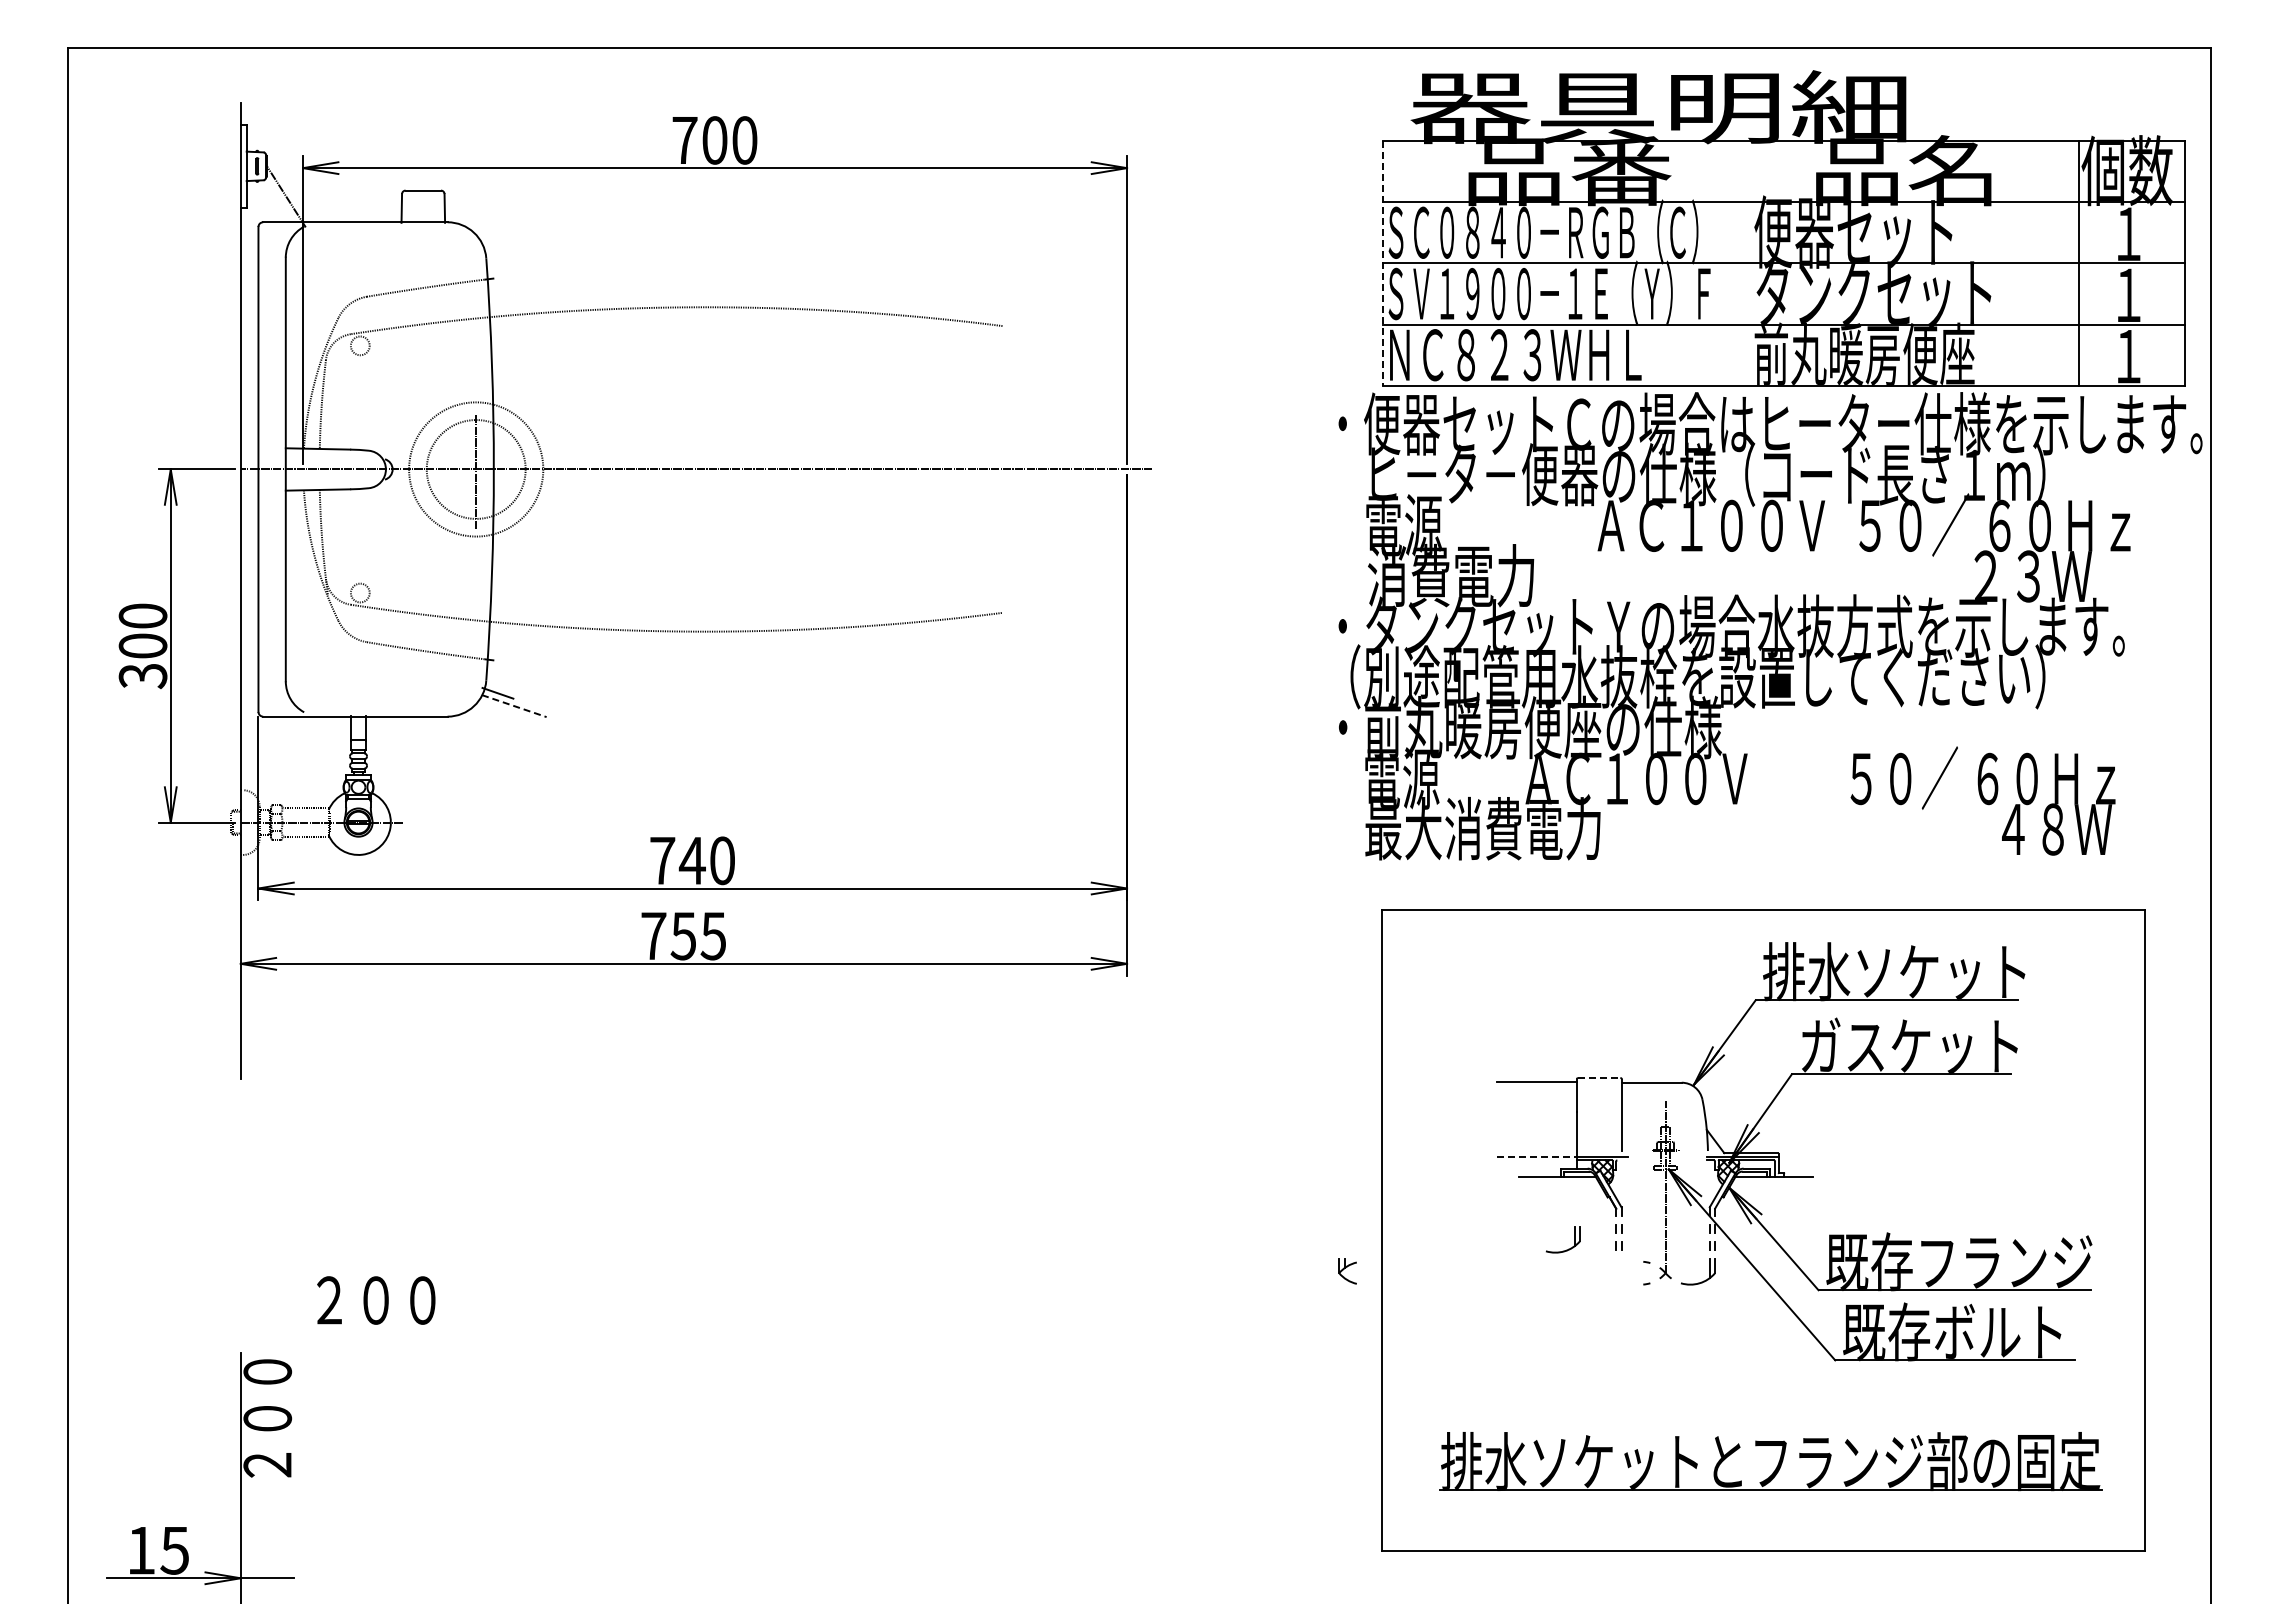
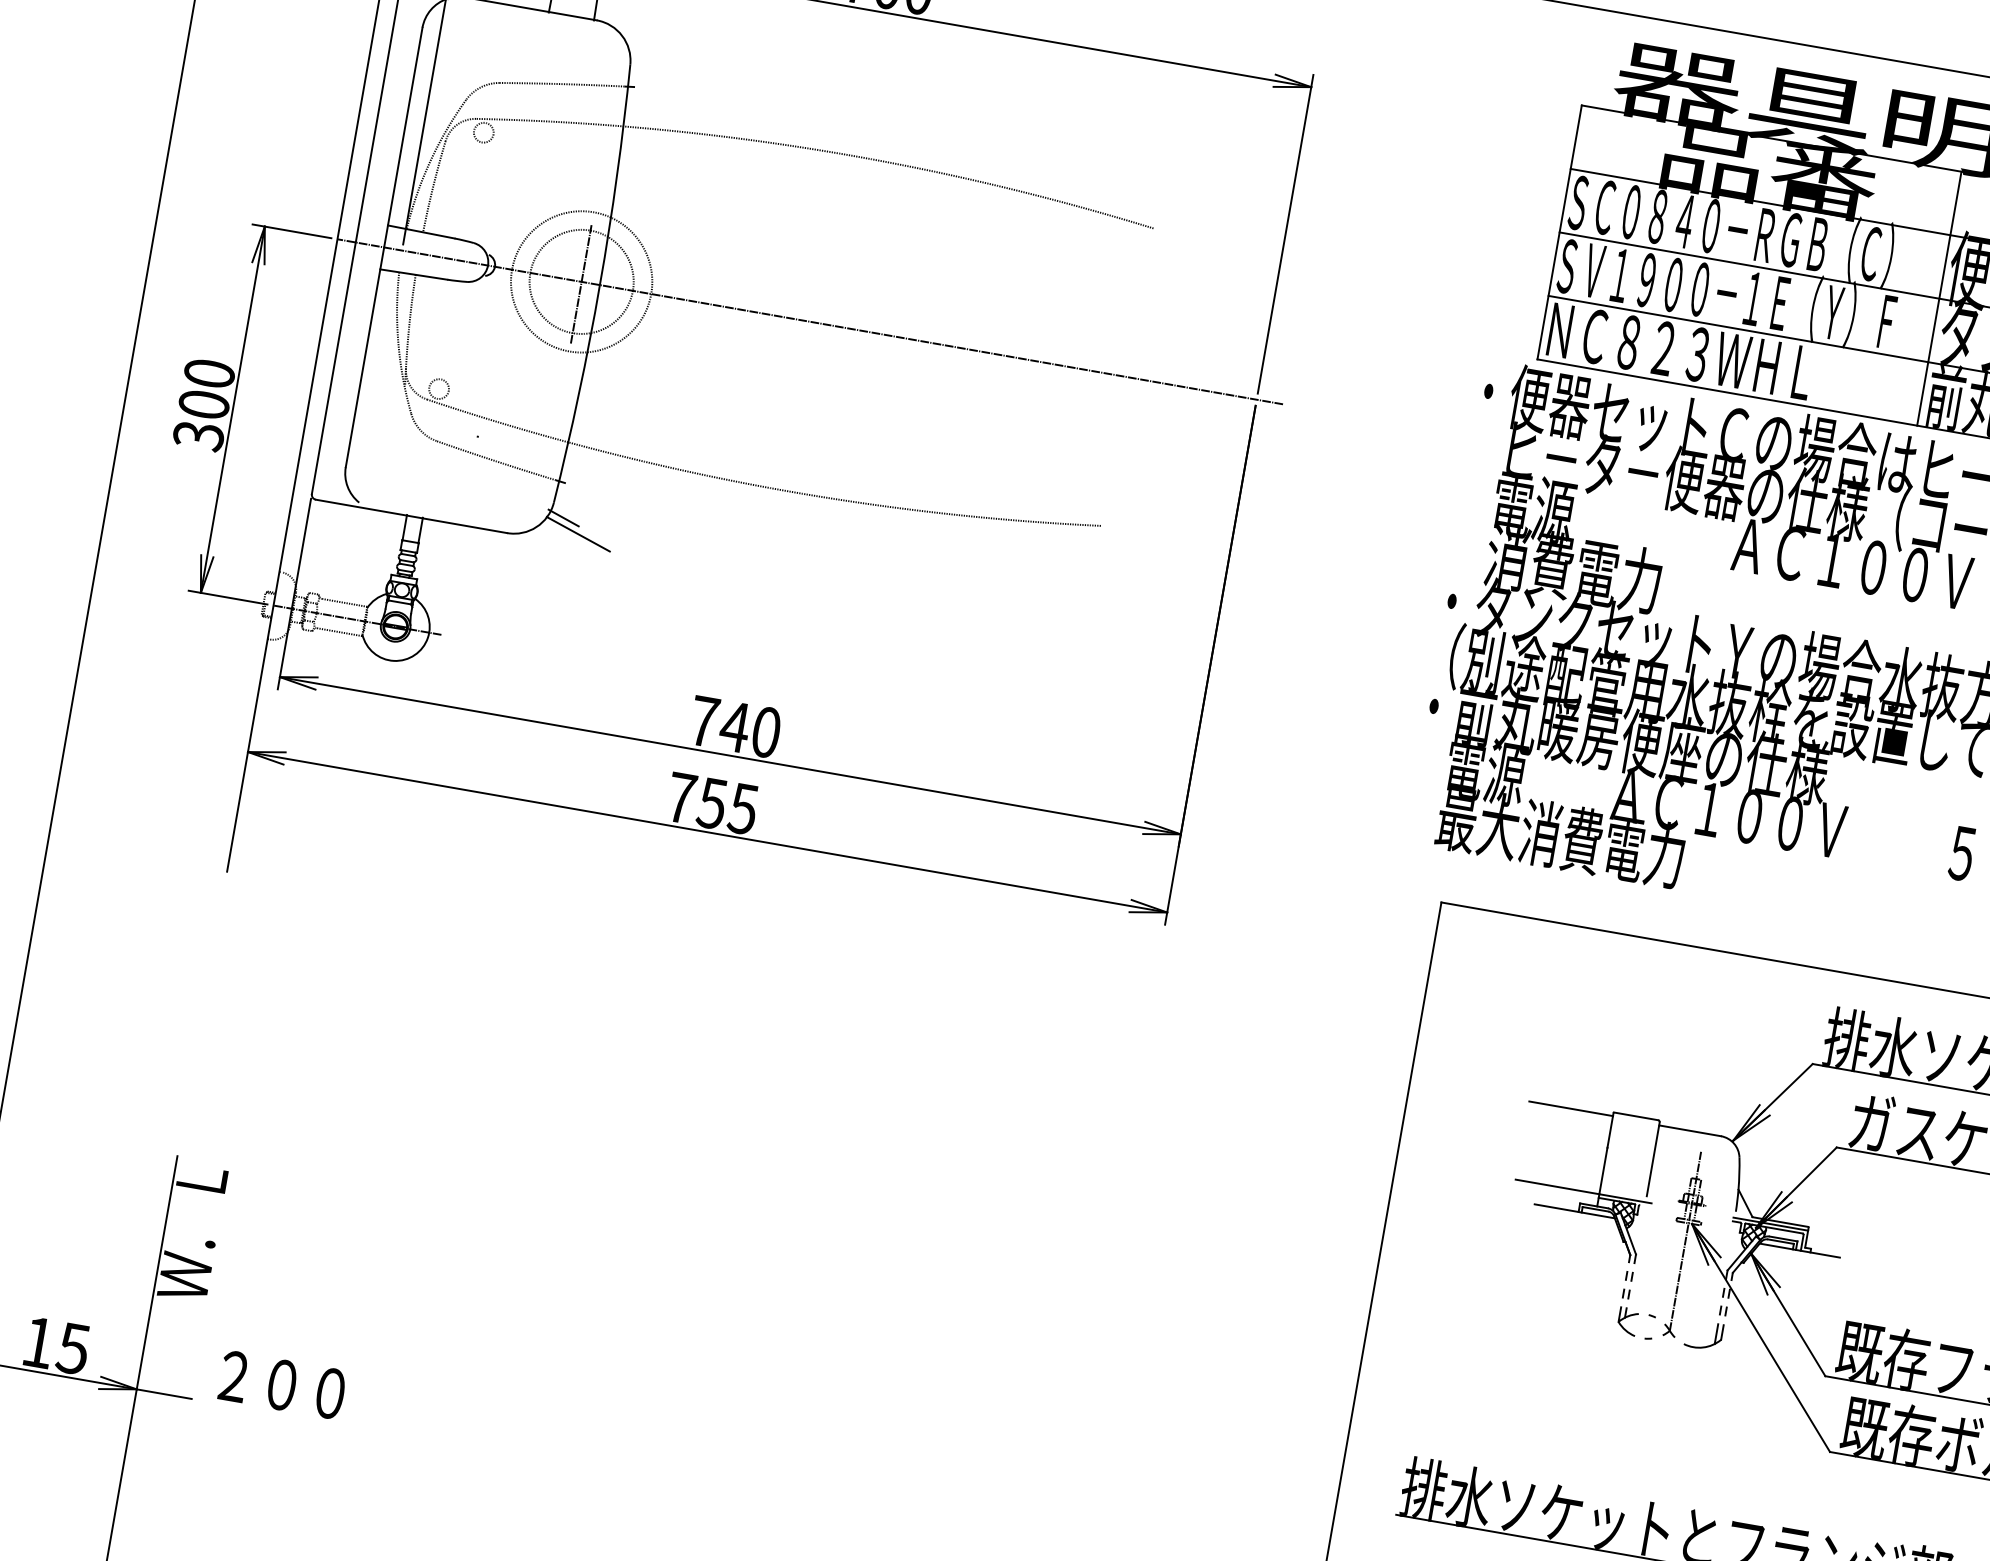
line: (1383, 263) -> (1559, 232), dashed -> solid
line: (1749, 263) -> (1939, 298), added
line: (514, 706) -> (578, 534), dashed -> solid
line: (1599, 1078) -> (1636, 1116), dashed -> solid
line: (1537, 1156) -> (1558, 1186), dashed -> solid
part: (1568, 1248) -> (1573, 1287), removed
part: (1347, 1271) -> (1627, 1321), moved
text: (376, 1300) -> (282, 1385), moved
text: (267, 1423) -> (192, 1233), ２００ -> Ｗ．Ｌ

